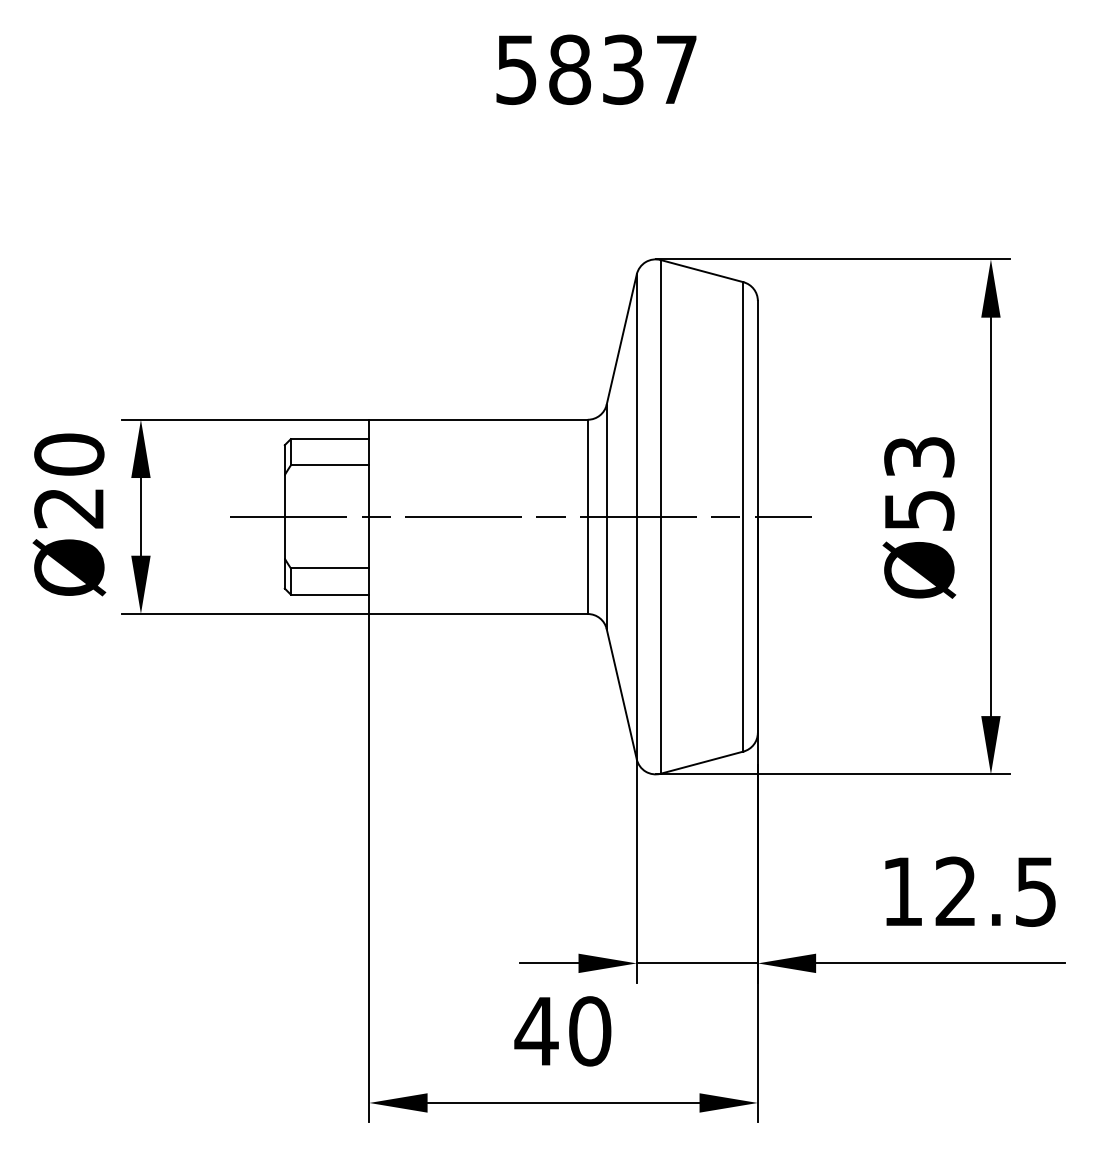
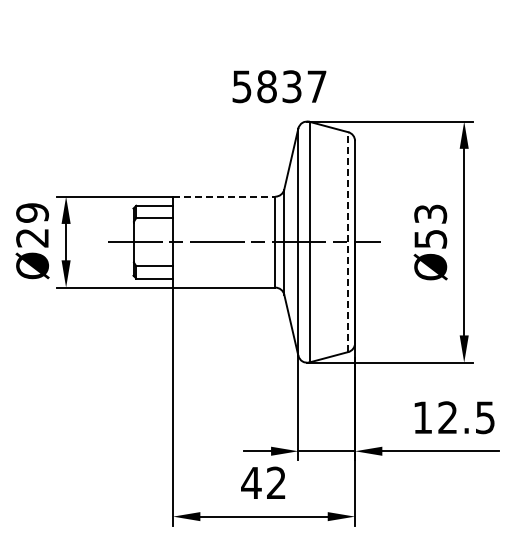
text: (596, 69) -> (279, 86), moved
line: (479, 419) -> (224, 196), solid -> dashed
text: (69, 453) -> (32, 212), Ø20 -> Ø29
line: (743, 517) -> (348, 242), solid -> dashed
text: (590, 1030) -> (276, 482), 40 -> 42

